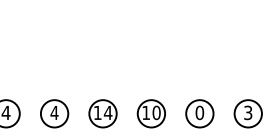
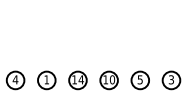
text: (54, 112) -> (46, 79), 4 -> 1
text: (198, 112) -> (139, 79), 0 -> 5

